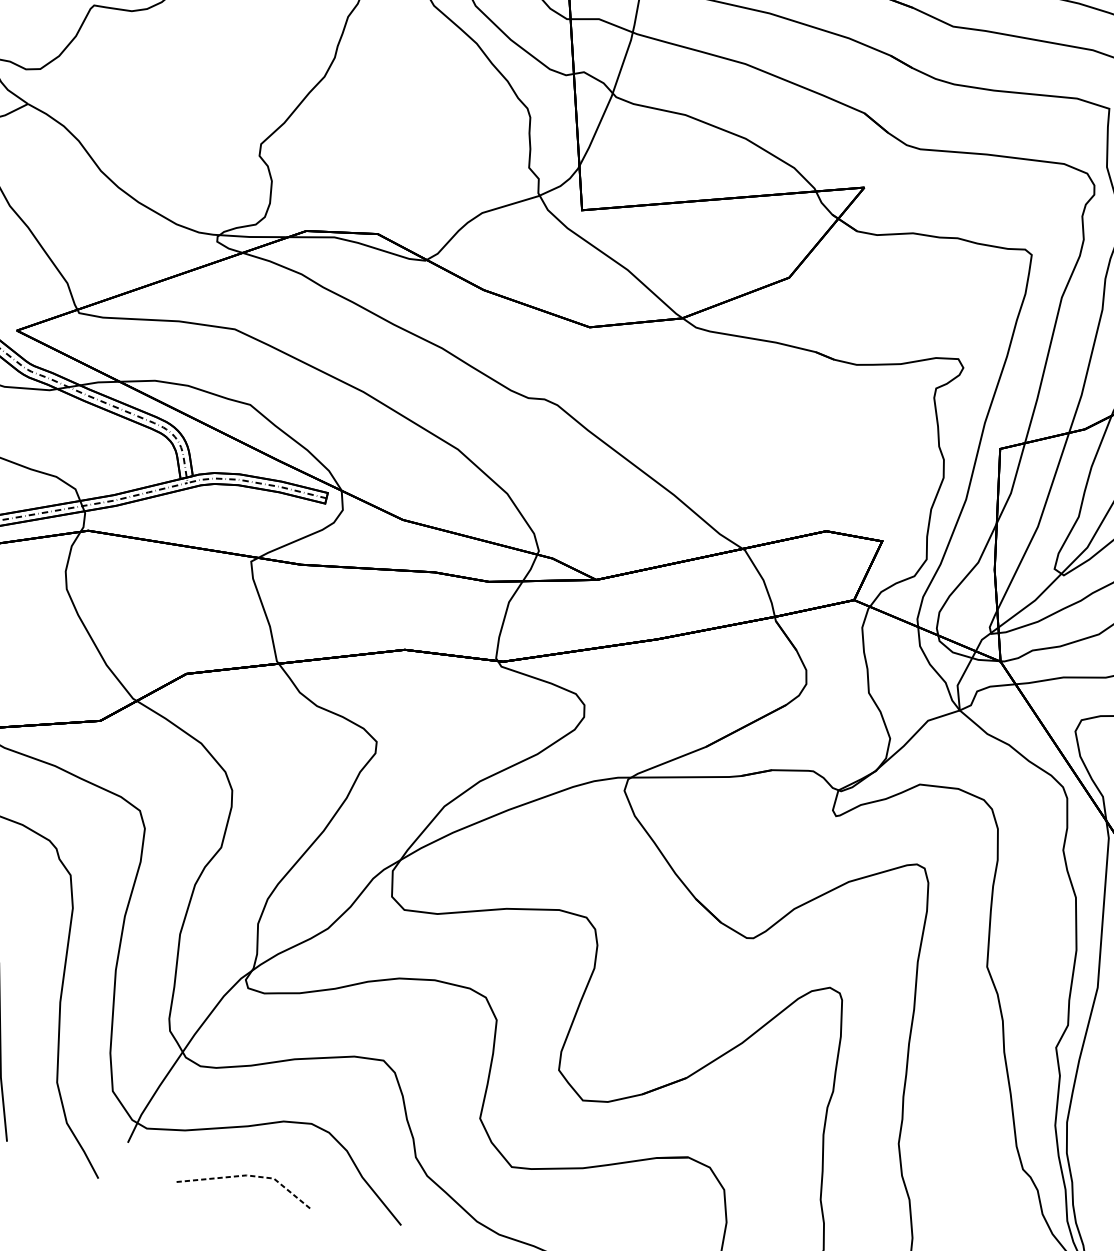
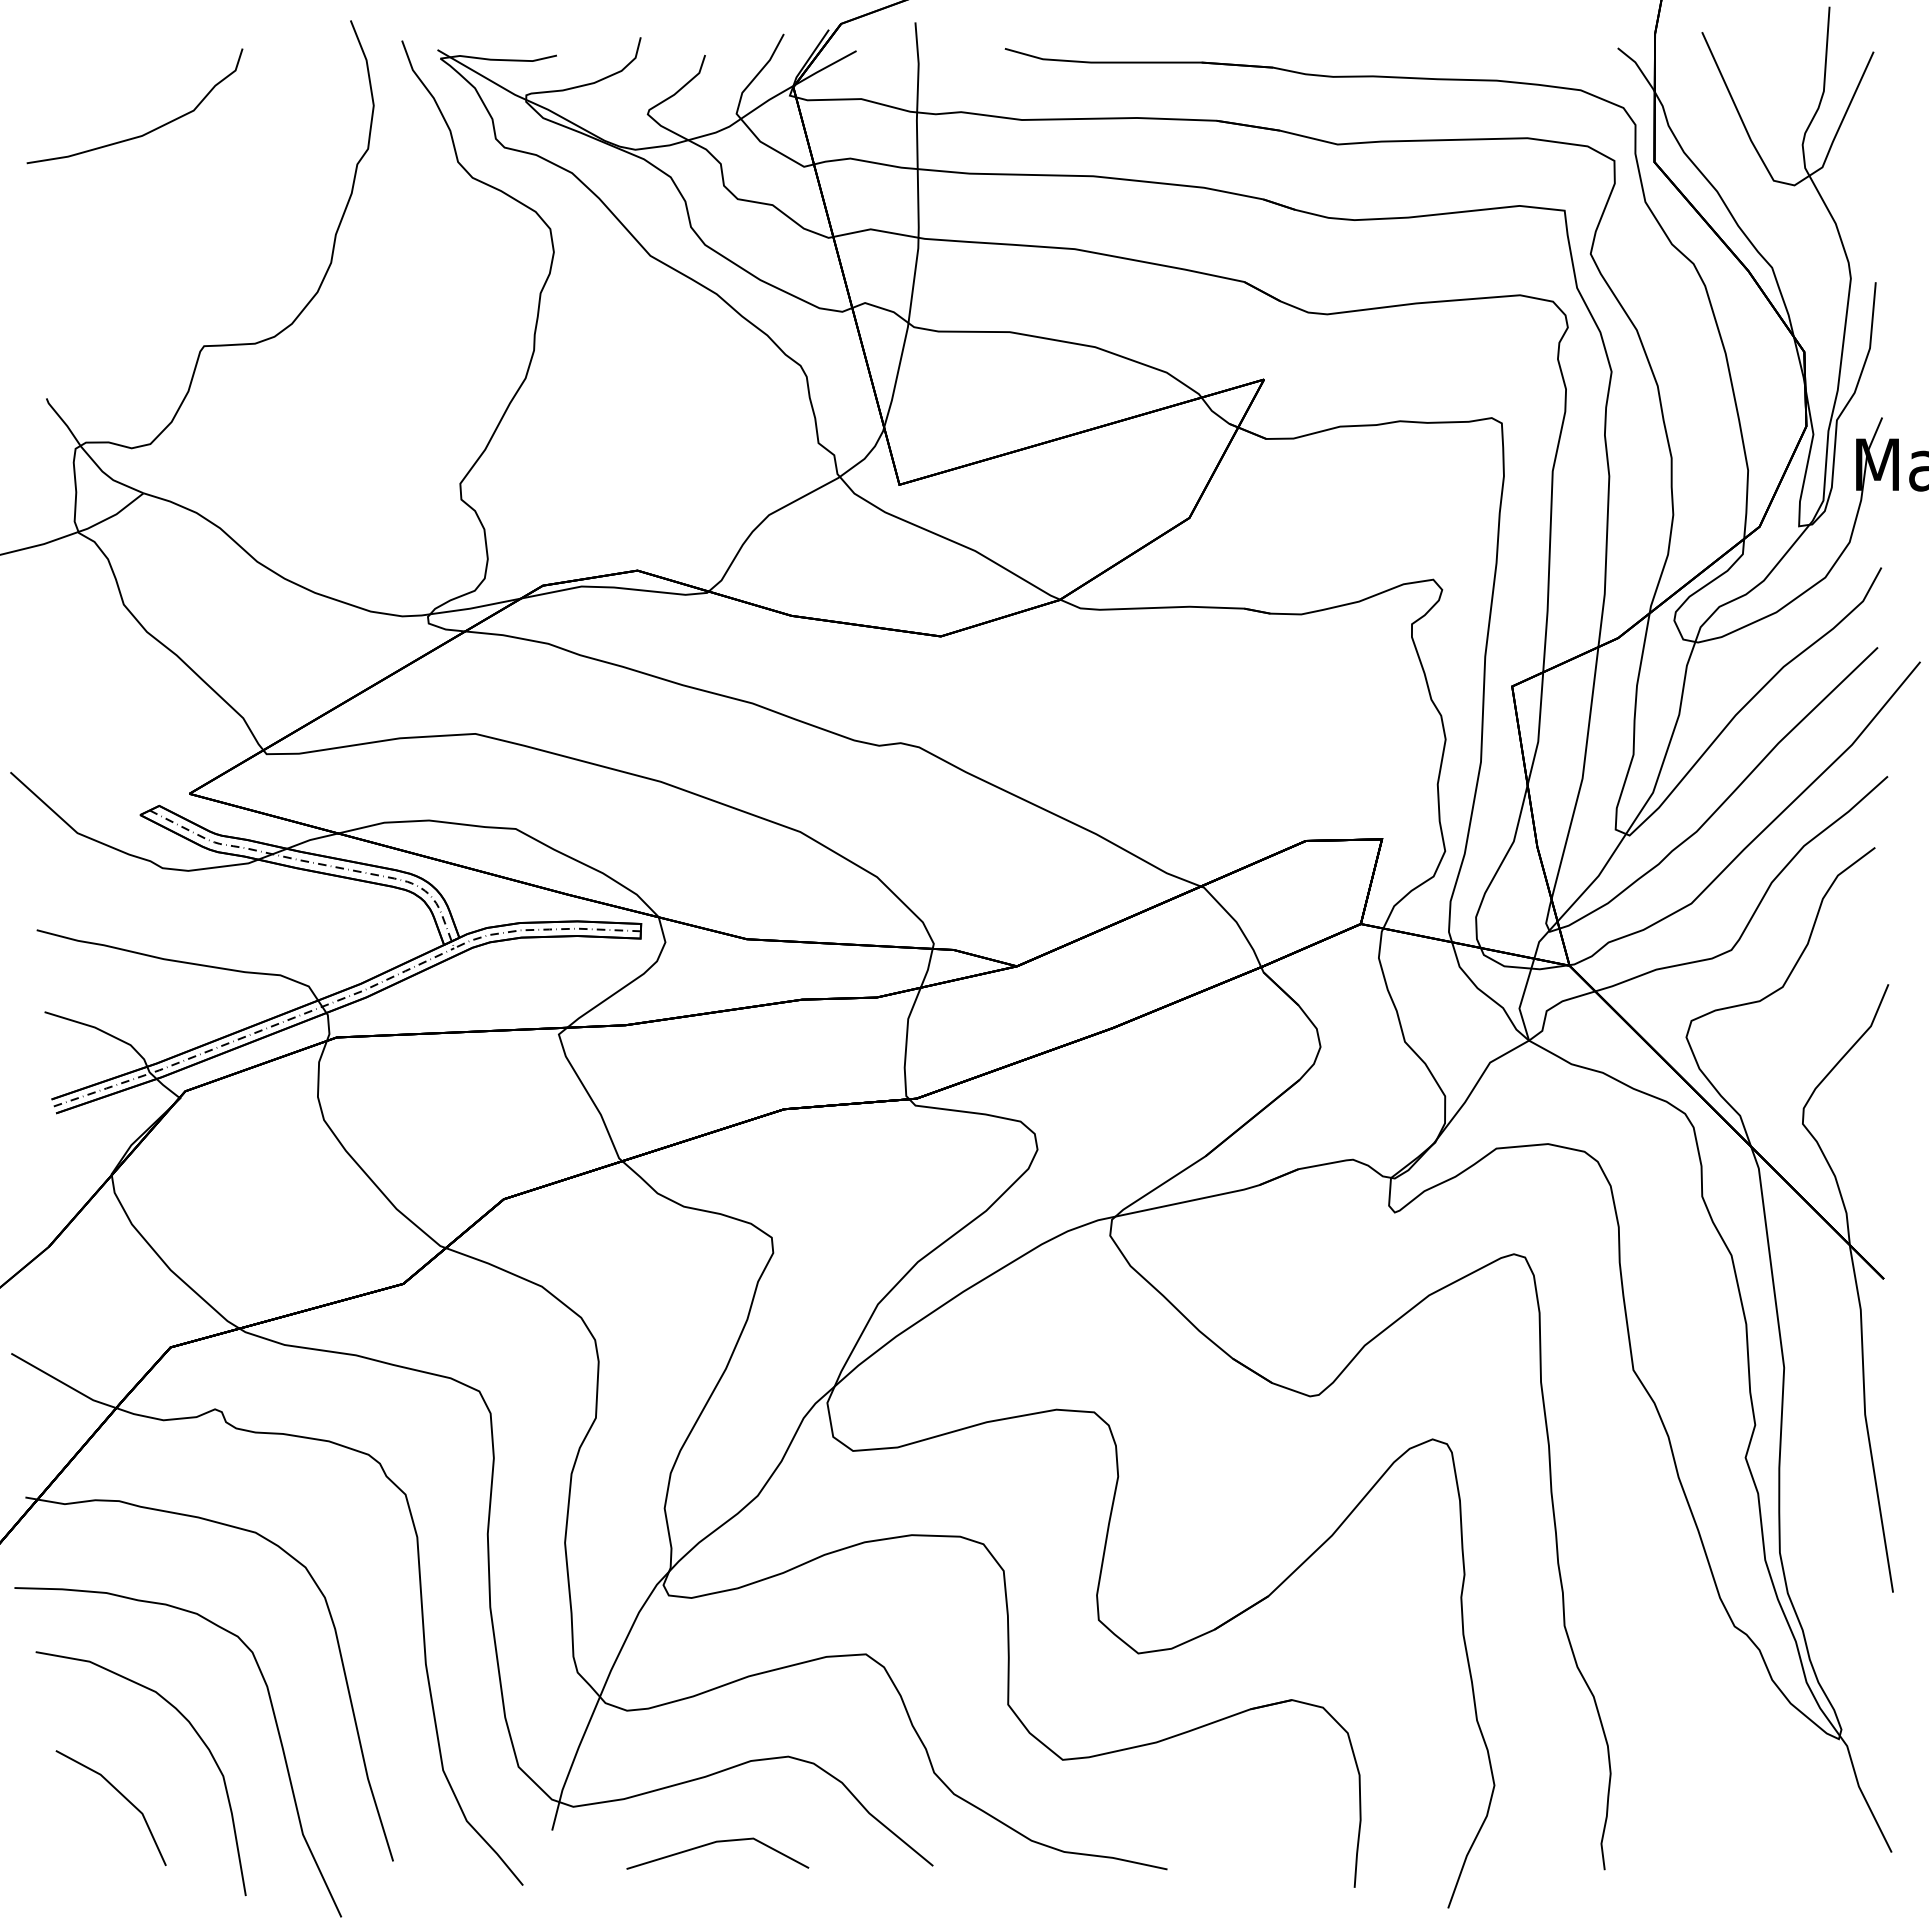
line: (247, 1175) -> (718, 1841), dashed -> solid

